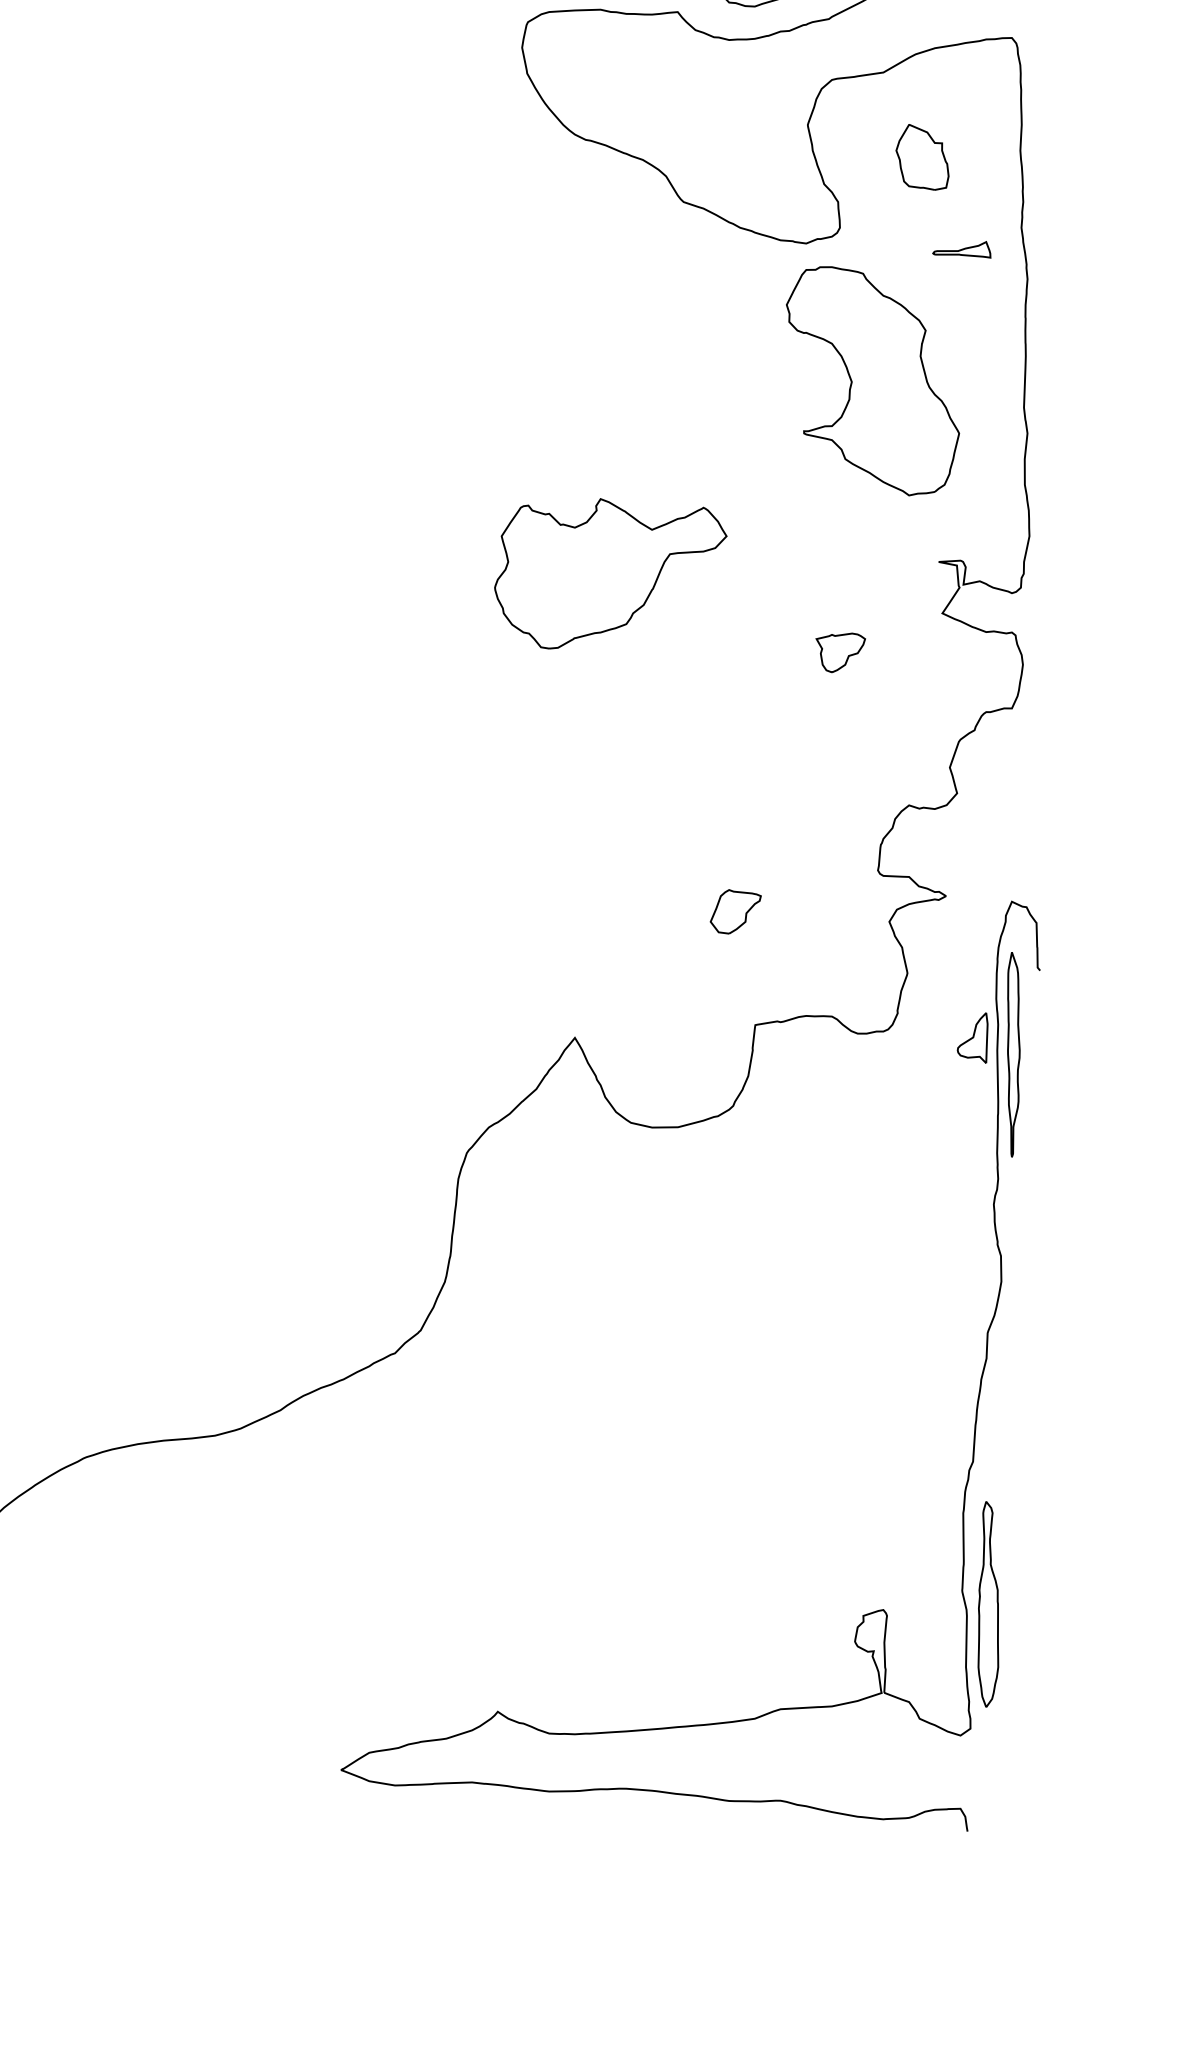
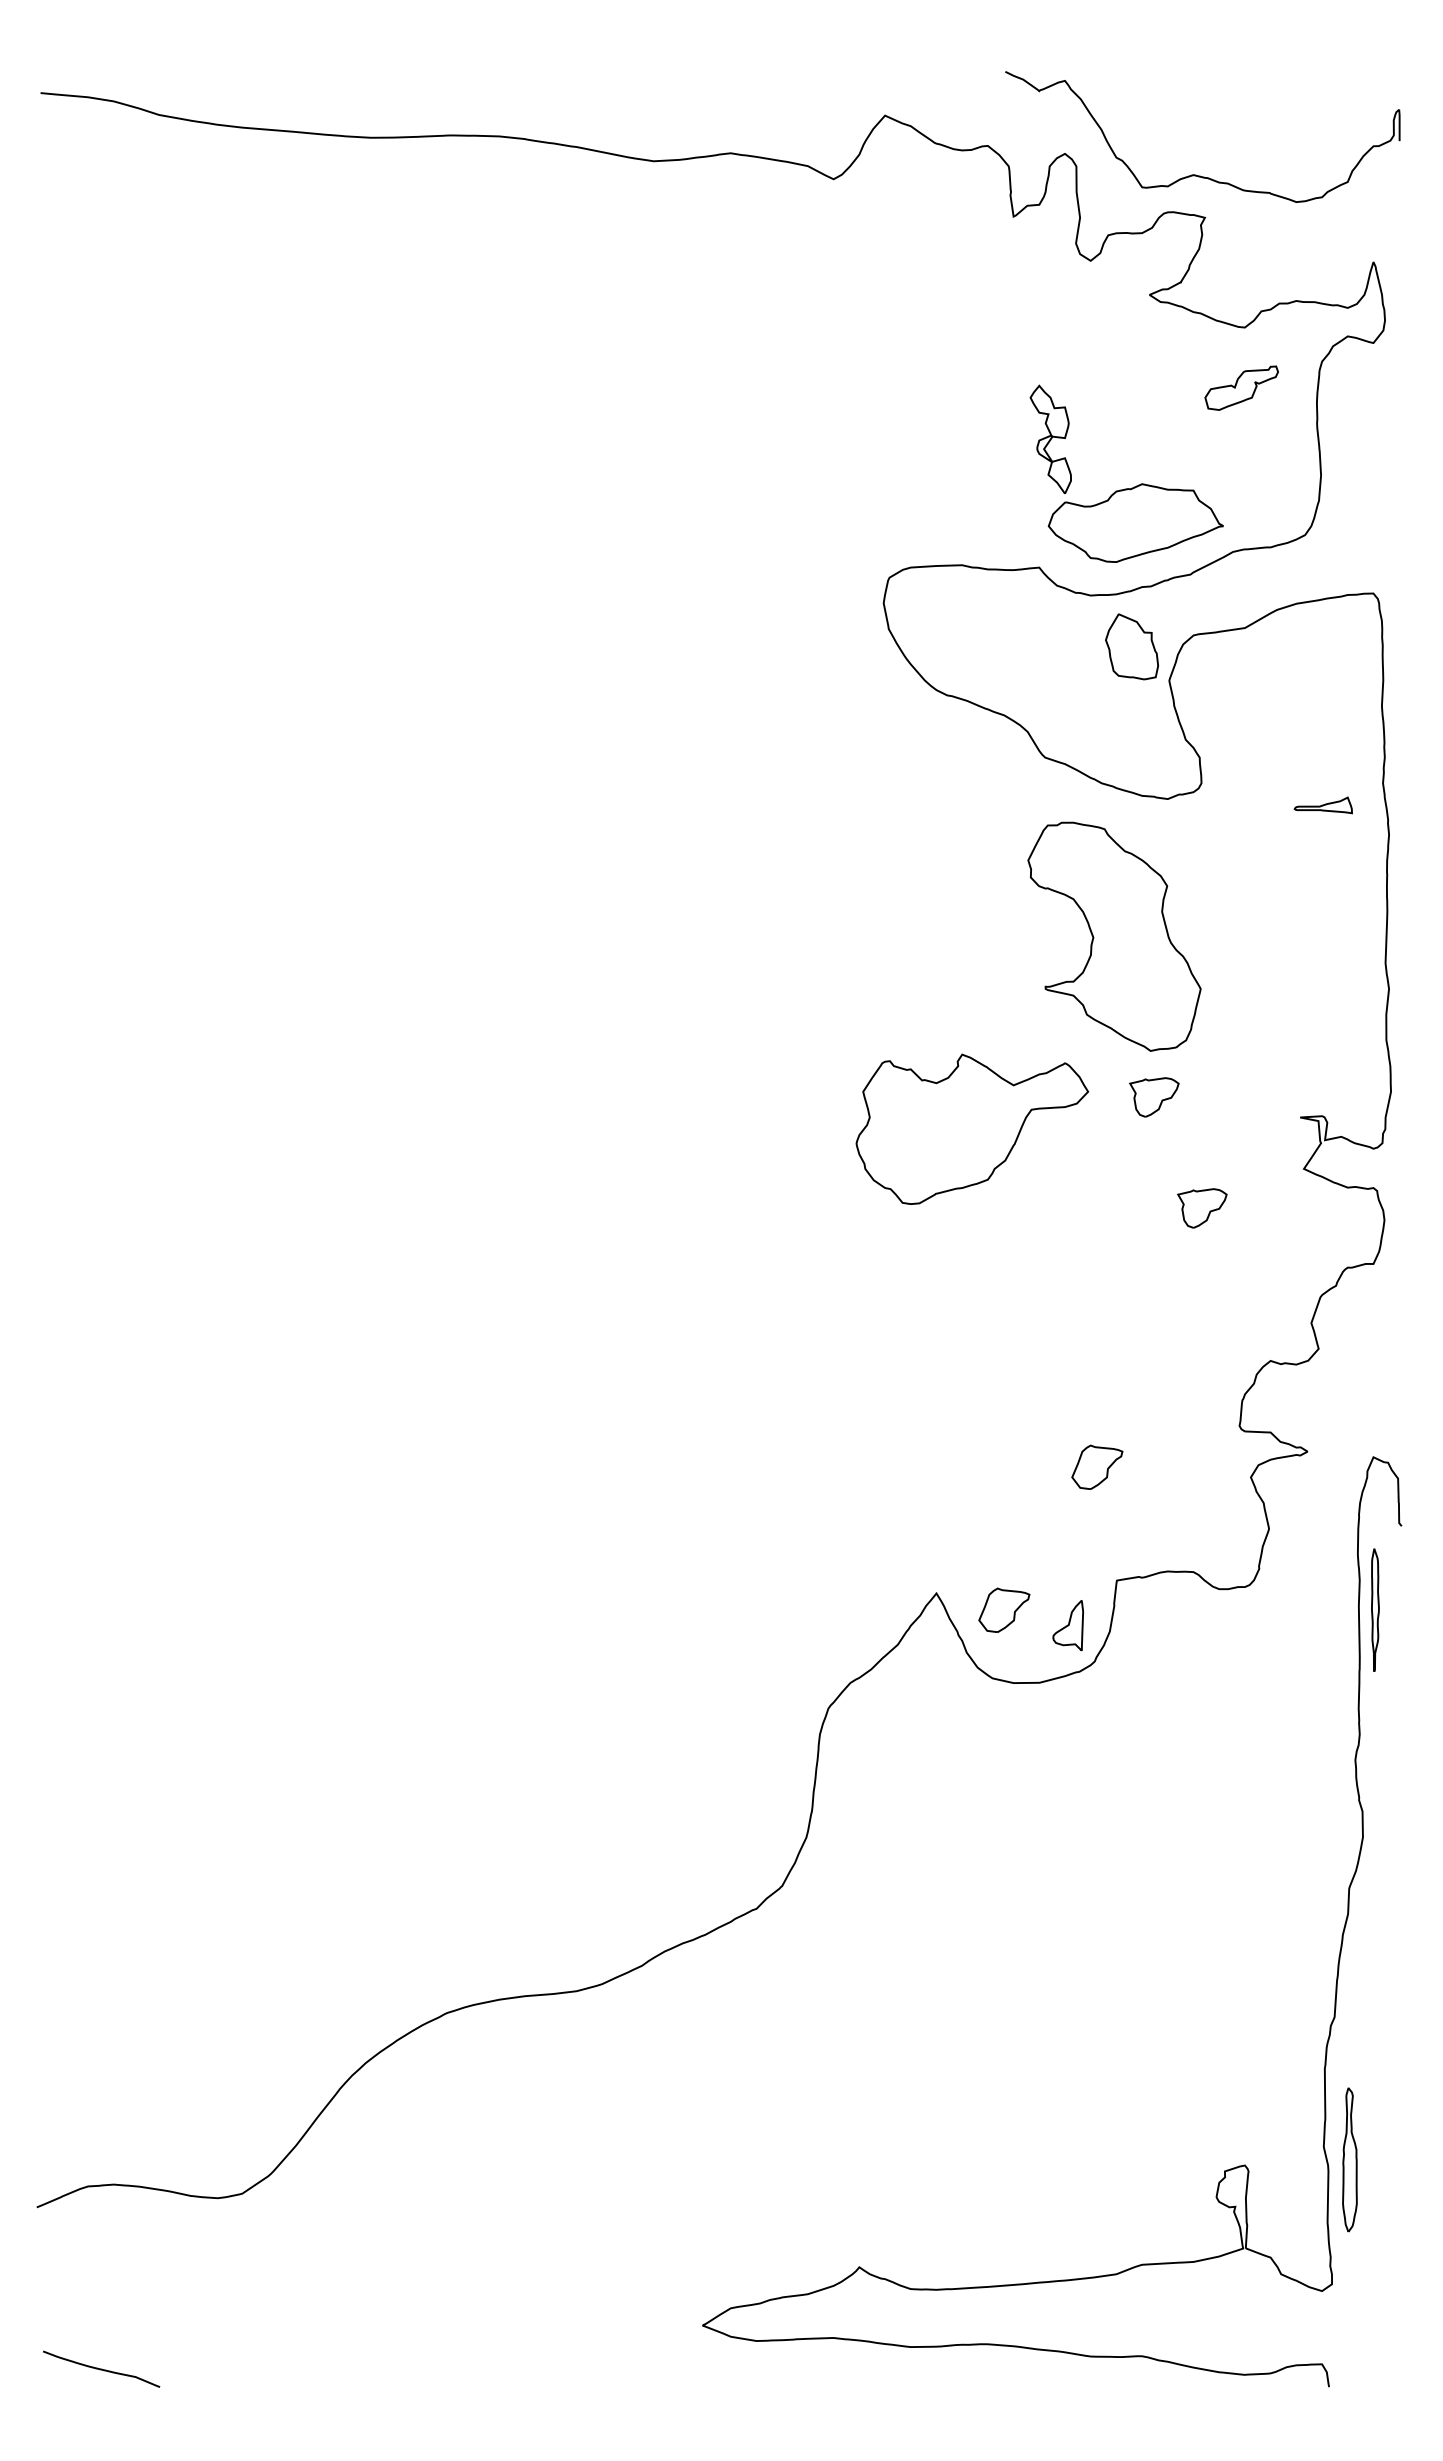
part: (921, 156) -> (1131, 646), moved
part: (872, 380) -> (1114, 936), moved
part: (792, 541) -> (1154, 1097), added
part: (971, 1037) -> (1067, 1625), moved
part: (642, 1053) -> (1004, 1609), added
part: (1013, 1053) -> (1375, 1609), size x0.6
part: (987, 1603) -> (1349, 2159), size x0.7

